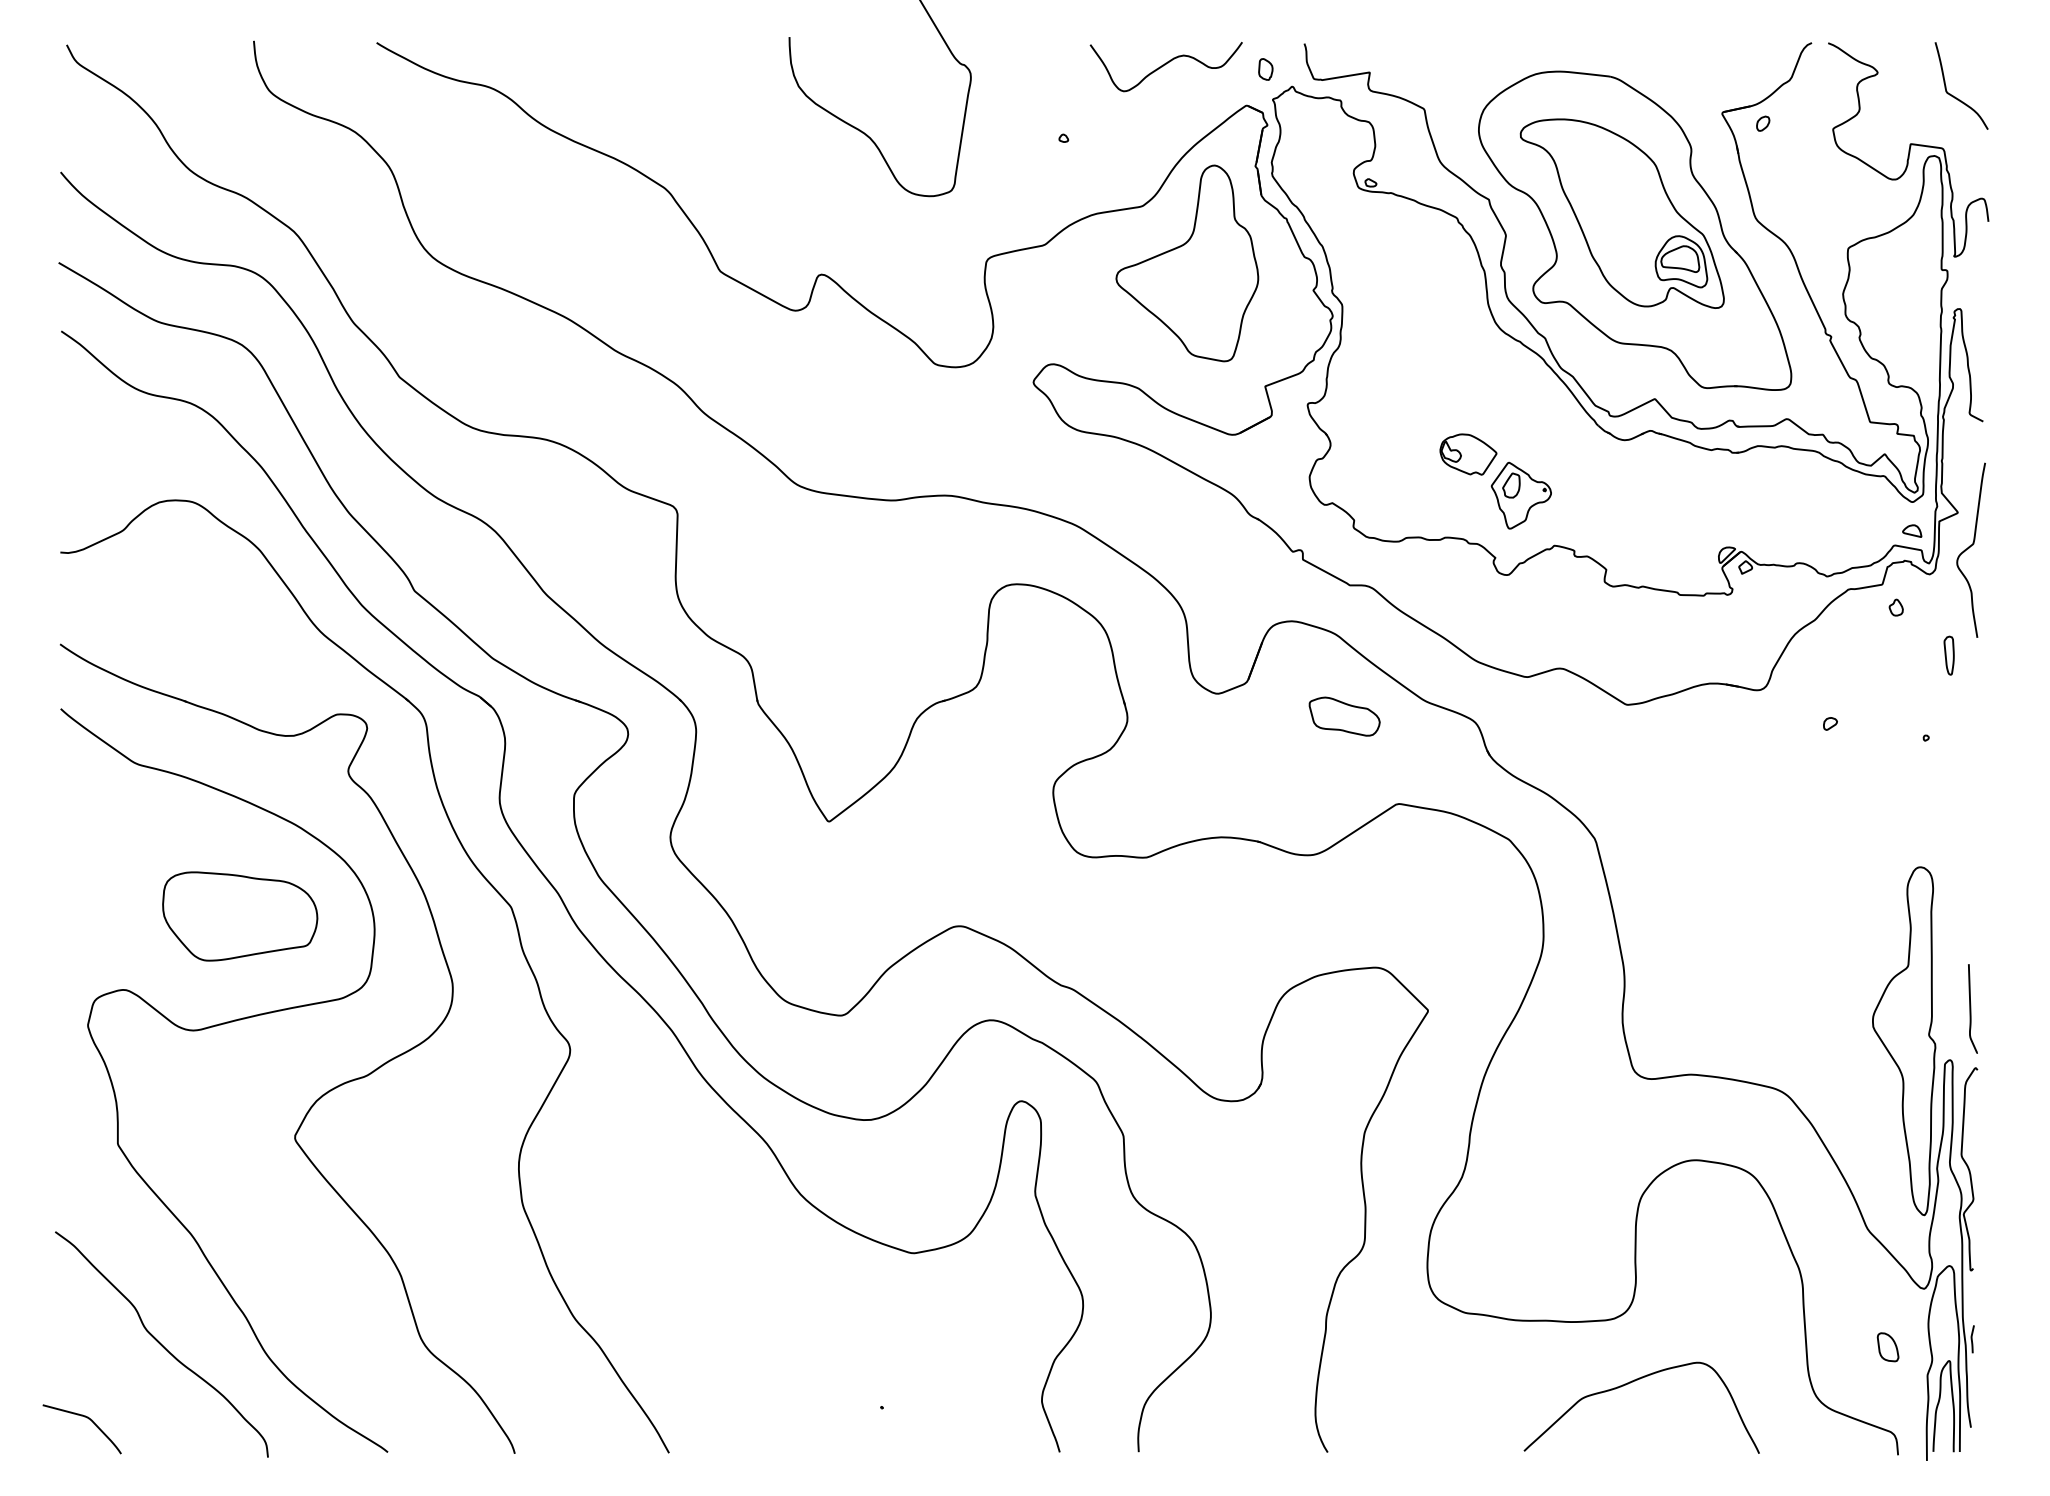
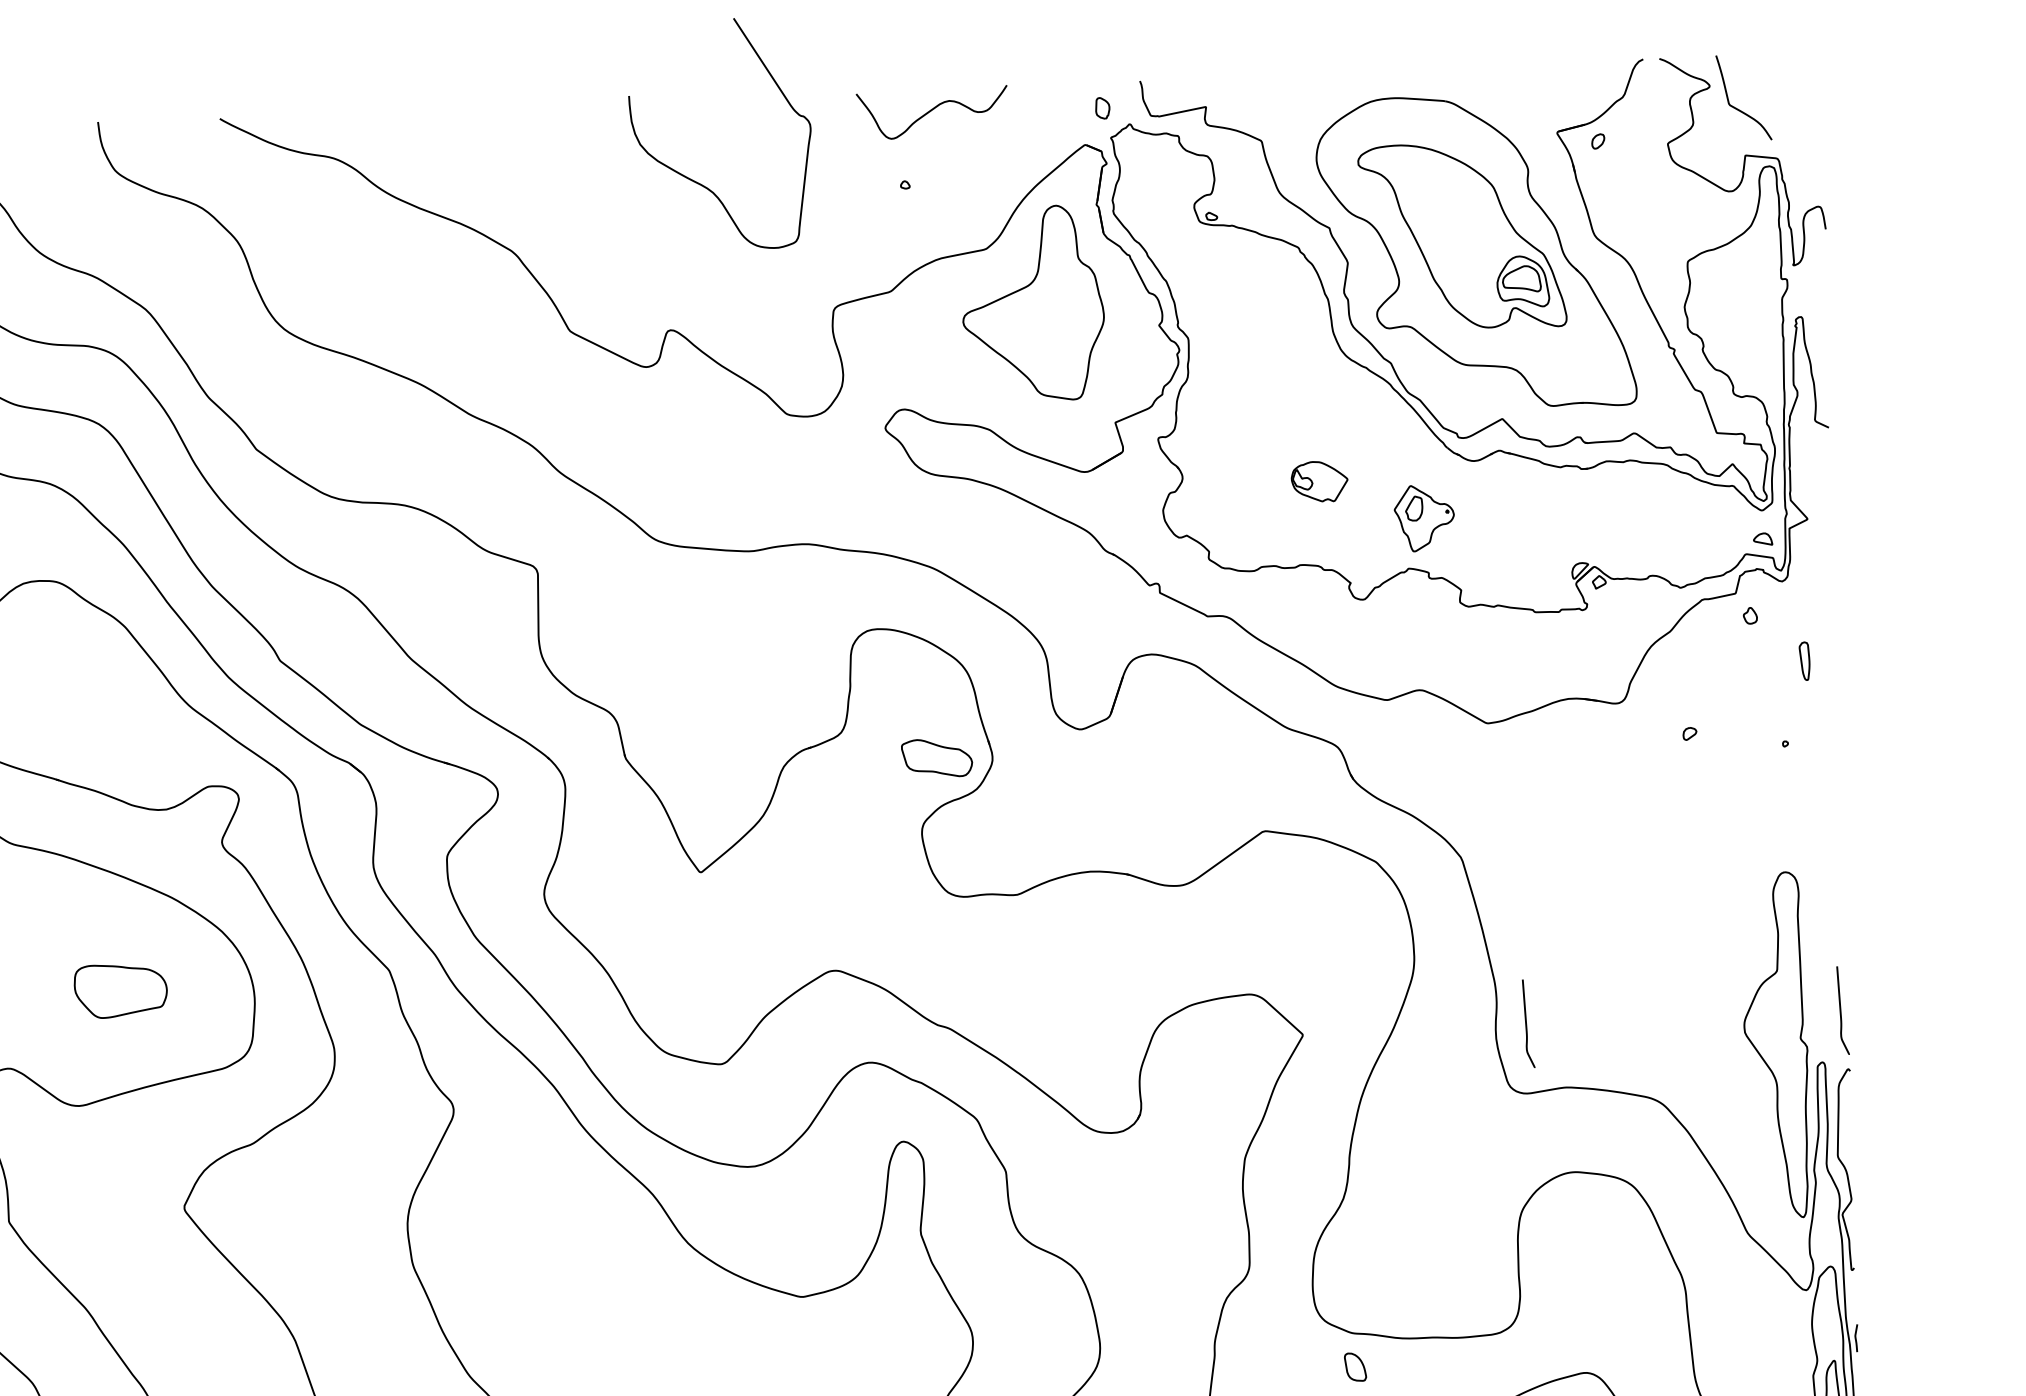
curve: (1165, 65) -> (931, 111), moved
curve: (1955, 96) -> (1738, 108), moved
part: (1520, 495) -> (1423, 518), moved
curve: (1969, 548) -> (1820, 554), removed
part: (1344, 716) -> (936, 758), moved
part: (240, 916) -> (121, 990), size x0.6
curve: (1654, 1008) -> (1527, 1023), added
part: (1887, 1347) -> (1354, 1367), moved

